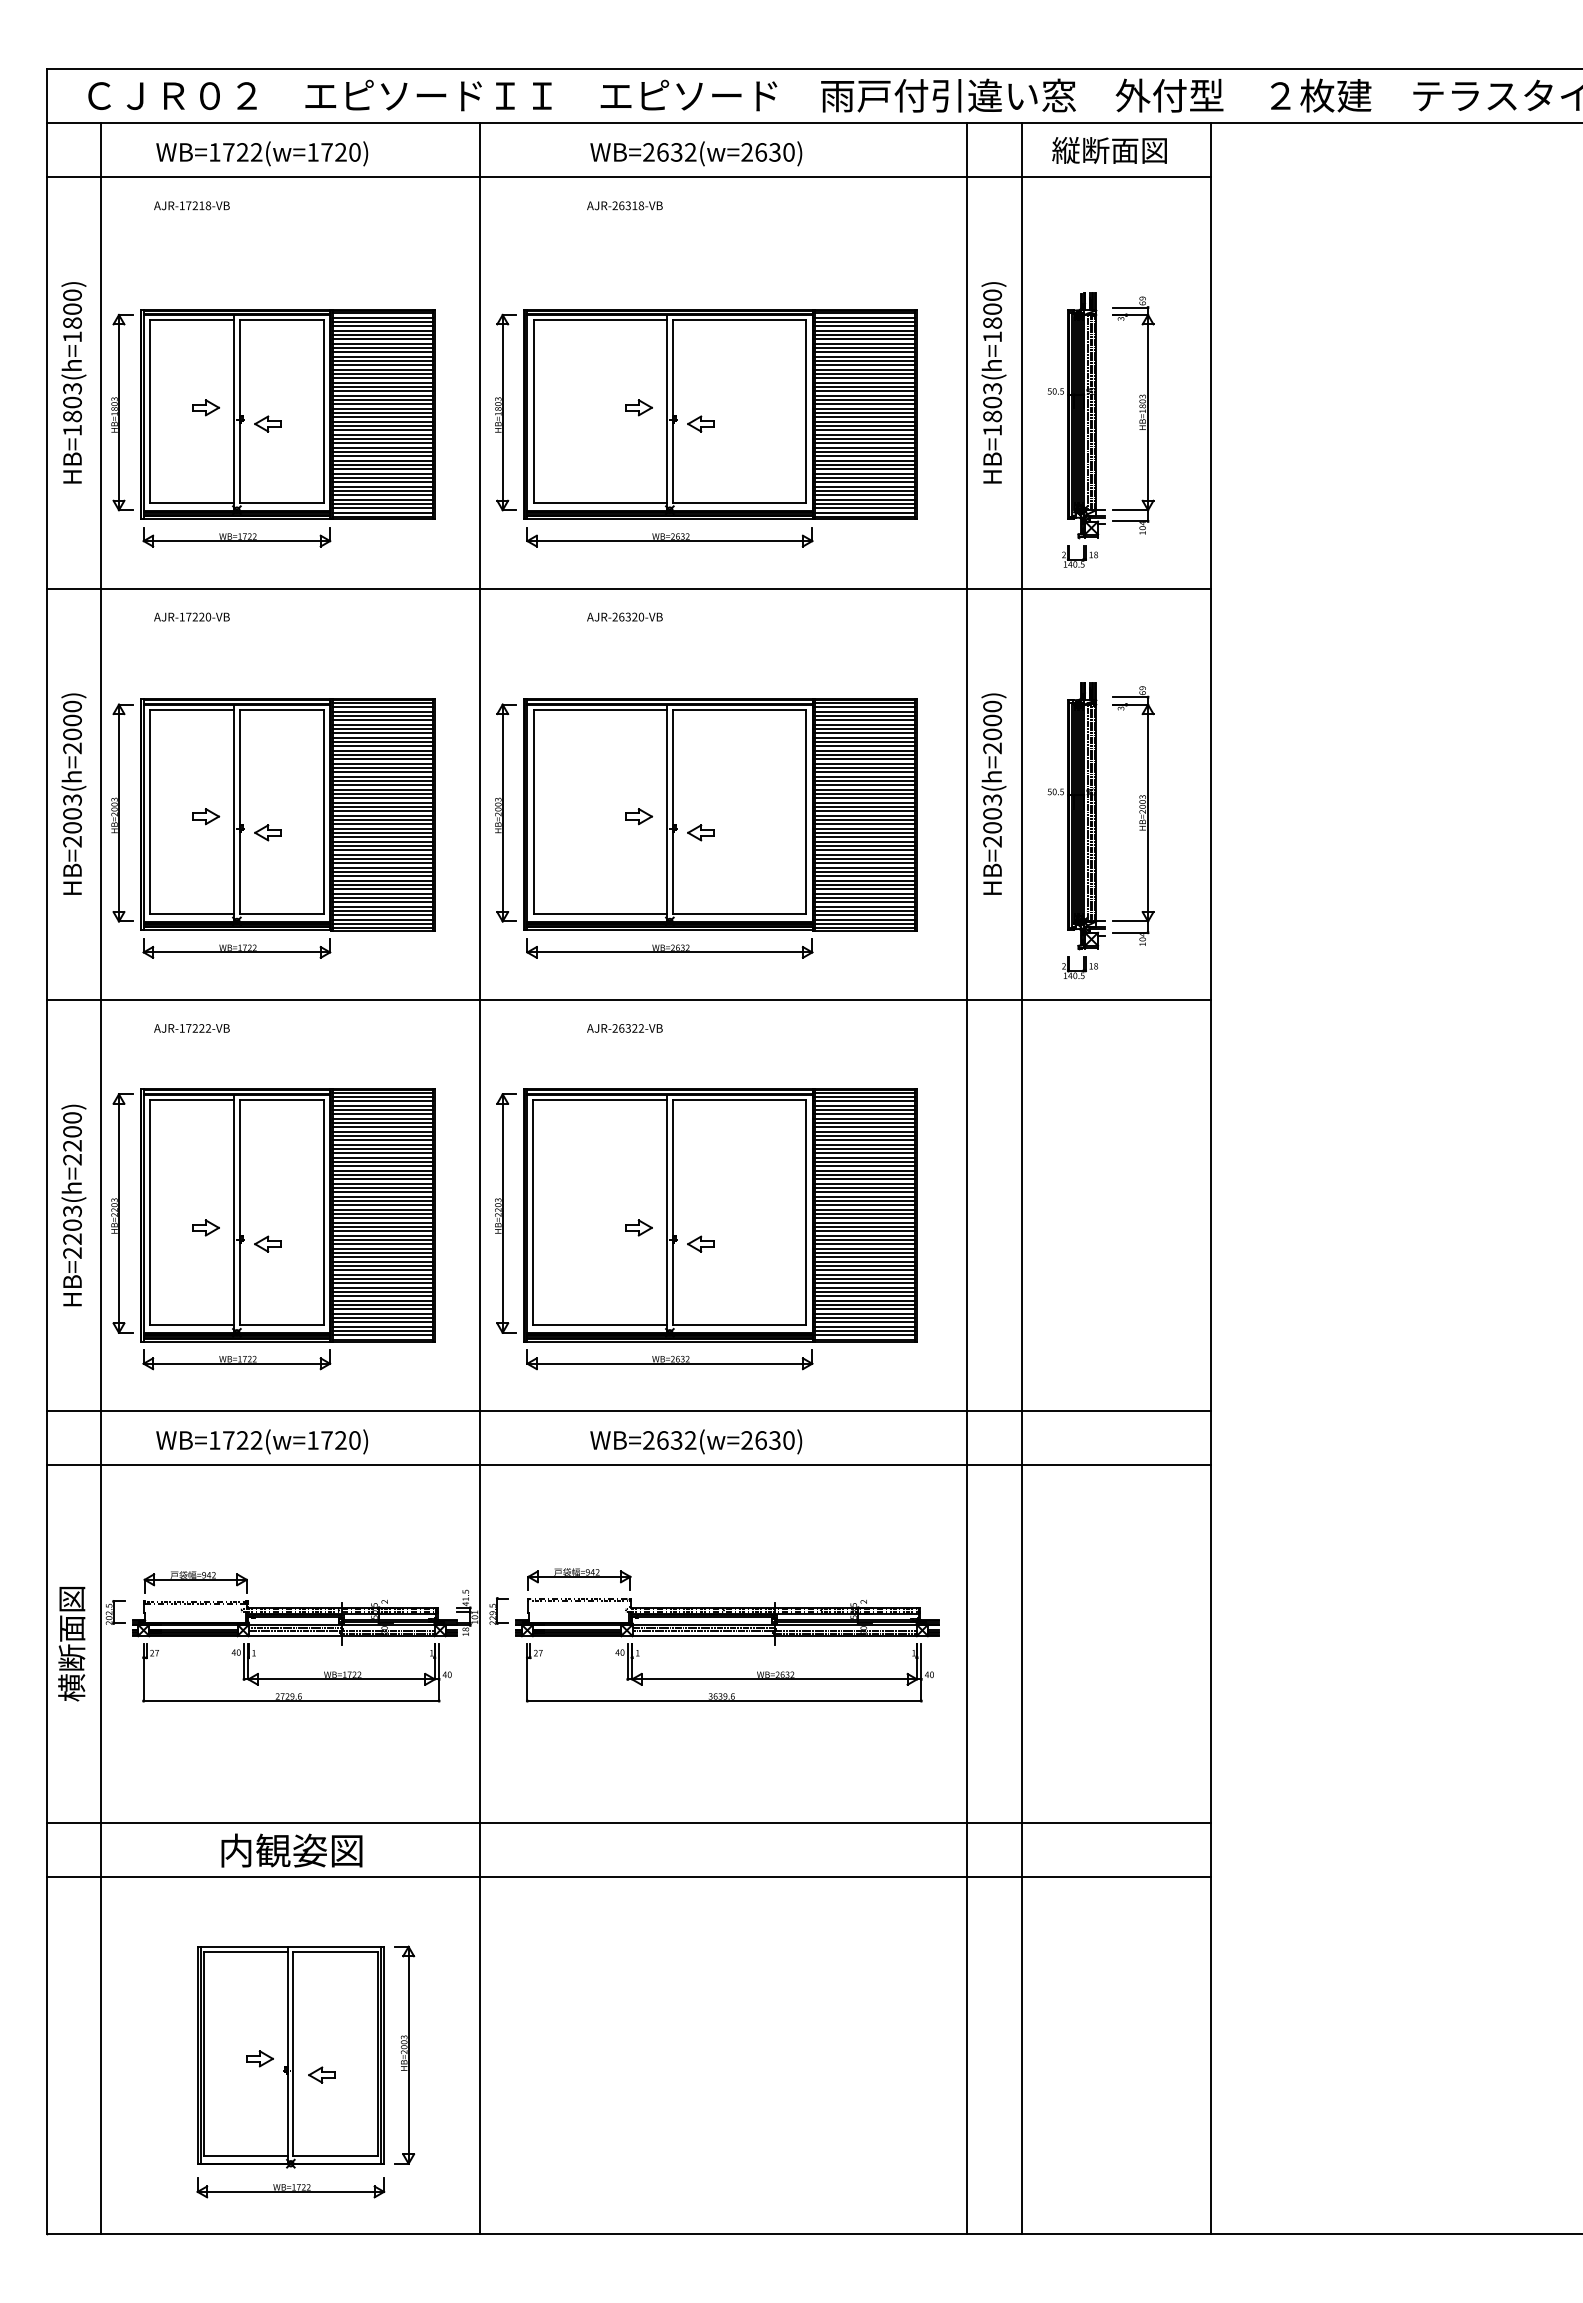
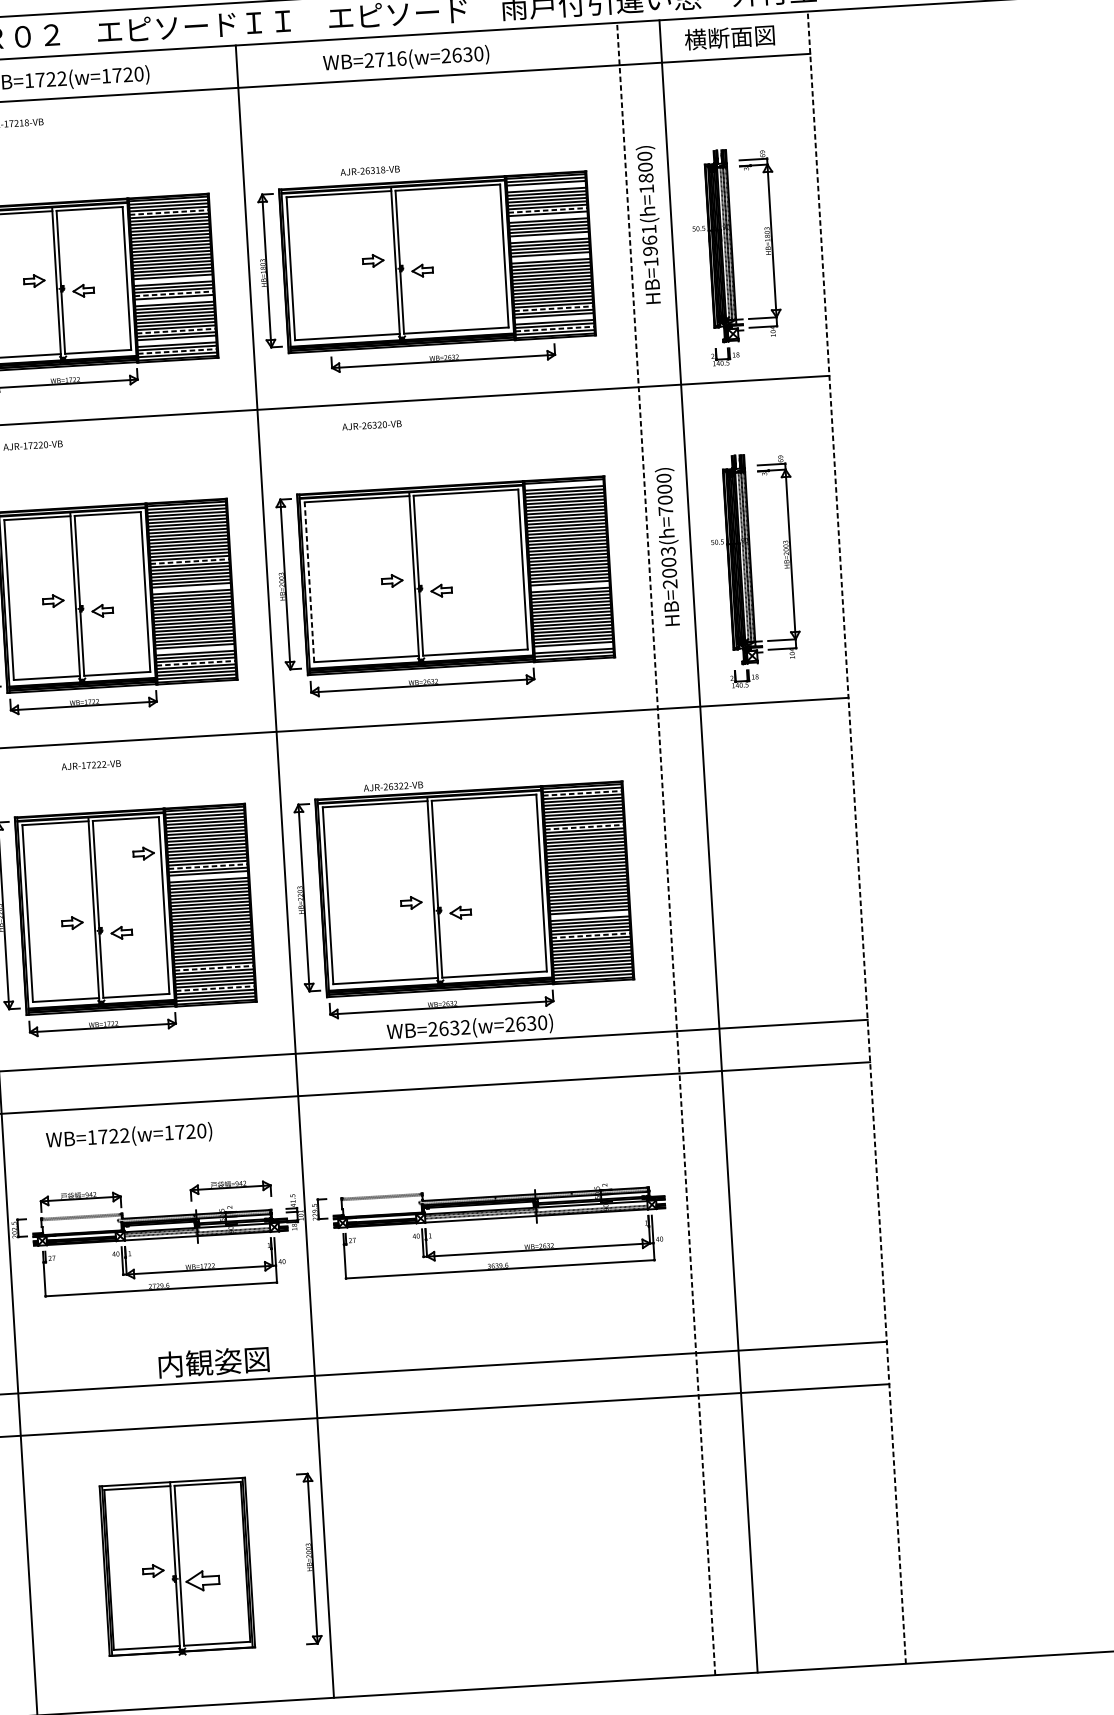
text: (1065, 149) -> (695, 38), 縦断面図 -> 横断面図
text: (676, 152) -> (390, 59), WB=2632(w=2630) -> WB=2716(w=2630)
text: (624, 205) -> (369, 170), moved
line: (864, 326) -> (546, 186), removed
line: (383, 330) -> (169, 212), solid -> dashed
line: (865, 356) -> (548, 210), solid -> dashed
line: (864, 365) -> (547, 217), removed
line: (864, 391) -> (549, 237), removed
text: (992, 402) -> (649, 240), HB=1803(h=1800) -> HB=1961(h=1800)
line: (382, 417) -> (172, 280), removed
line: (864, 417) -> (550, 258), removed
line: (383, 434) -> (174, 293), solid -> dashed
line: (382, 443) -> (174, 300), removed
line: (383, 482) -> (176, 331), solid -> dashed
line: (865, 482) -> (554, 308), solid -> dashed
line: (382, 495) -> (176, 341), removed
line: (864, 495) -> (553, 319), removed
line: (383, 508) -> (177, 351), solid -> dashed
line: (865, 508) -> (555, 329), solid -> dashed
part: (669, 537) -> (443, 358), moved
line: (864, 707) -> (563, 485), removed
text: (992, 748) -> (665, 511), HB=2003(h=2000) -> HB=2003(h=7000)
line: (383, 776) -> (190, 561), solid -> dashed
line: (382, 811) -> (191, 588), removed
line: (533, 811) -> (309, 581), solid -> dashed
line: (864, 837) -> (569, 586), removed
line: (382, 889) -> (194, 649), removed
line: (383, 906) -> (196, 663), solid -> dashed
line: (864, 915) -> (573, 647), removed
text: (191, 1028) -> (90, 765), moved
text: (624, 1028) -> (393, 786), moved
line: (865, 1101) -> (582, 793), solid -> dashed
part: (301, 1144) -> (143, 853), added
line: (865, 1144) -> (584, 827), solid -> dashed
line: (383, 1166) -> (208, 866), solid -> dashed
line: (967, 1178) -> (666, 848), solid -> dashed
line: (1210, 1178) -> (856, 837), solid -> dashed
line: (382, 1179) -> (208, 876), removed
line: (864, 1257) -> (589, 915), removed
line: (865, 1283) -> (591, 935), solid -> dashed
line: (383, 1296) -> (214, 968), solid -> dashed
line: (383, 1322) -> (215, 988), solid -> dashed
text: (262, 1441) -> (129, 1136), moved
text: (696, 1441) -> (470, 1027), moved
part: (579, 1579) -> (230, 1189), moved
text: (291, 1850) -> (213, 1362), moved
part: (404, 2054) -> (309, 1558), moved
part: (321, 2074) -> (202, 1580), size x1.6
part: (290, 2187) -> (183, 1670), removed

